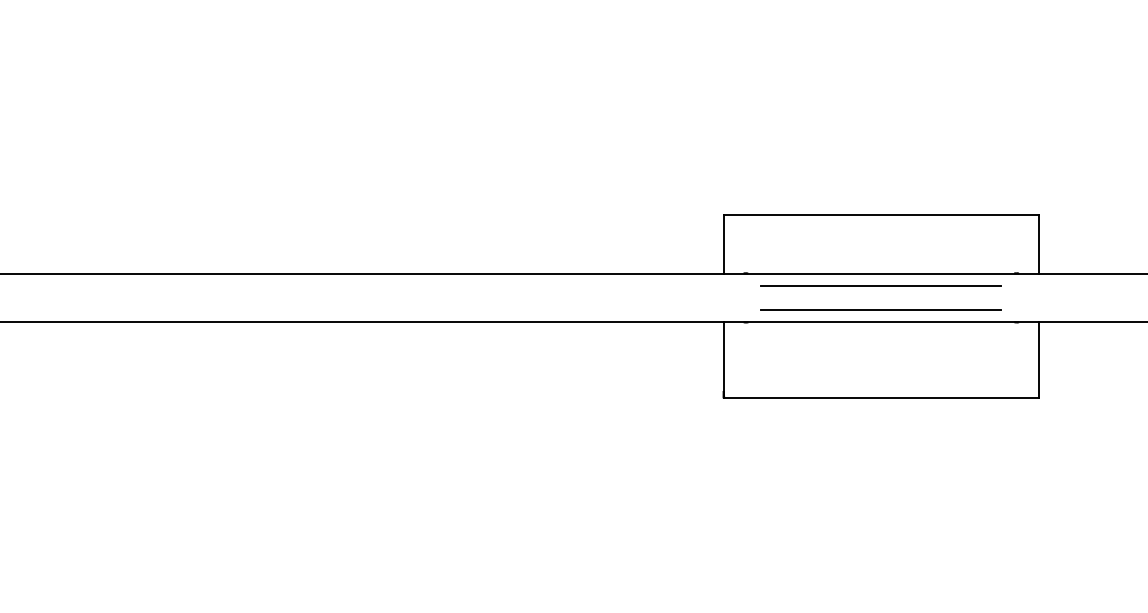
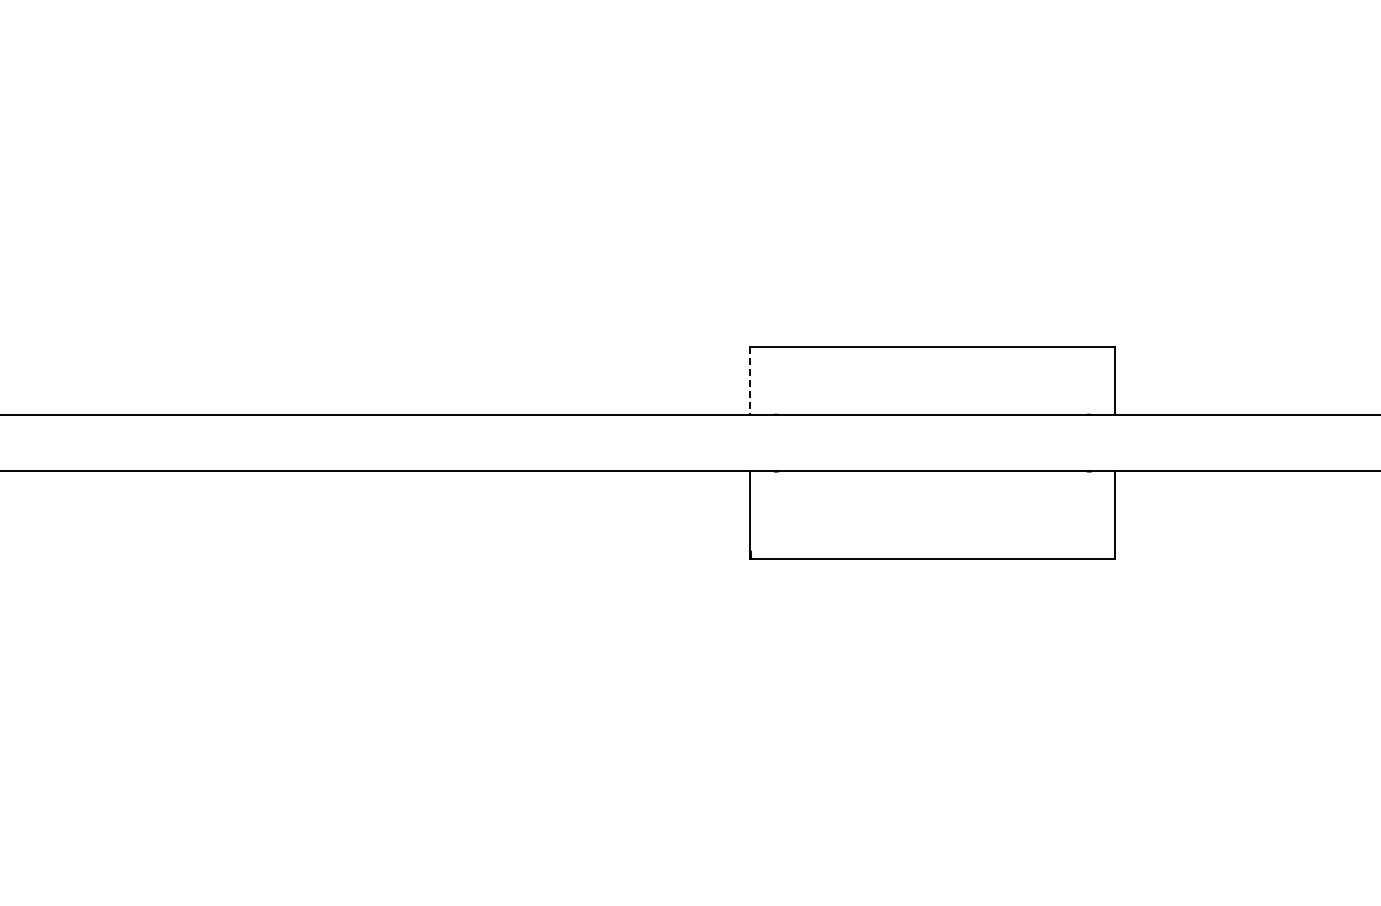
line: (723, 244) -> (750, 381), solid -> dashed
line: (881, 285) -> (932, 428), removed
line: (881, 310) -> (932, 457), removed

